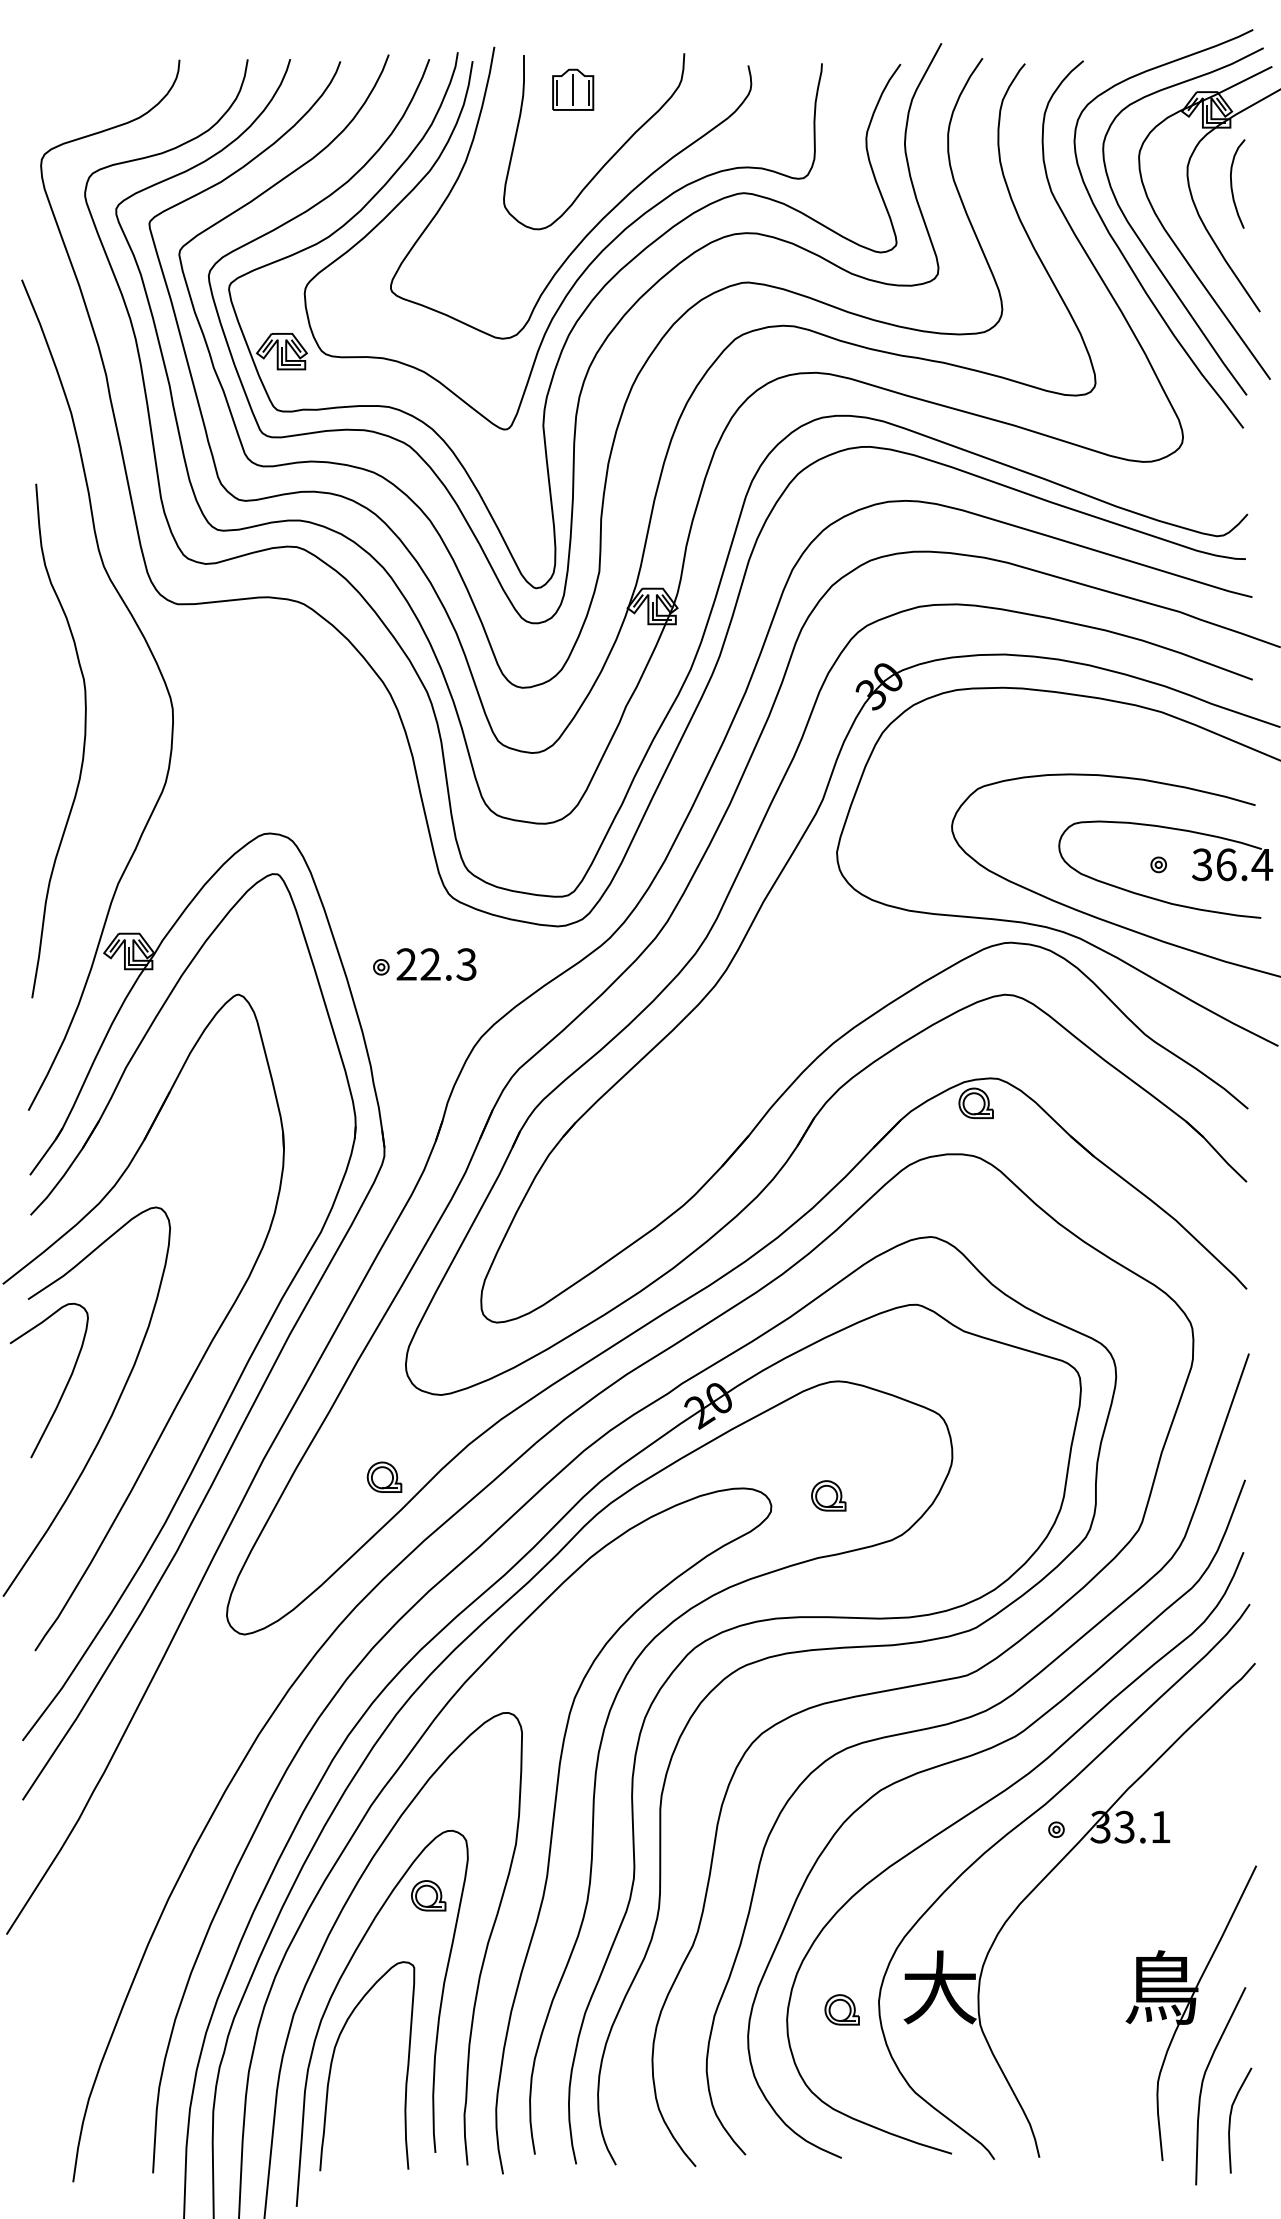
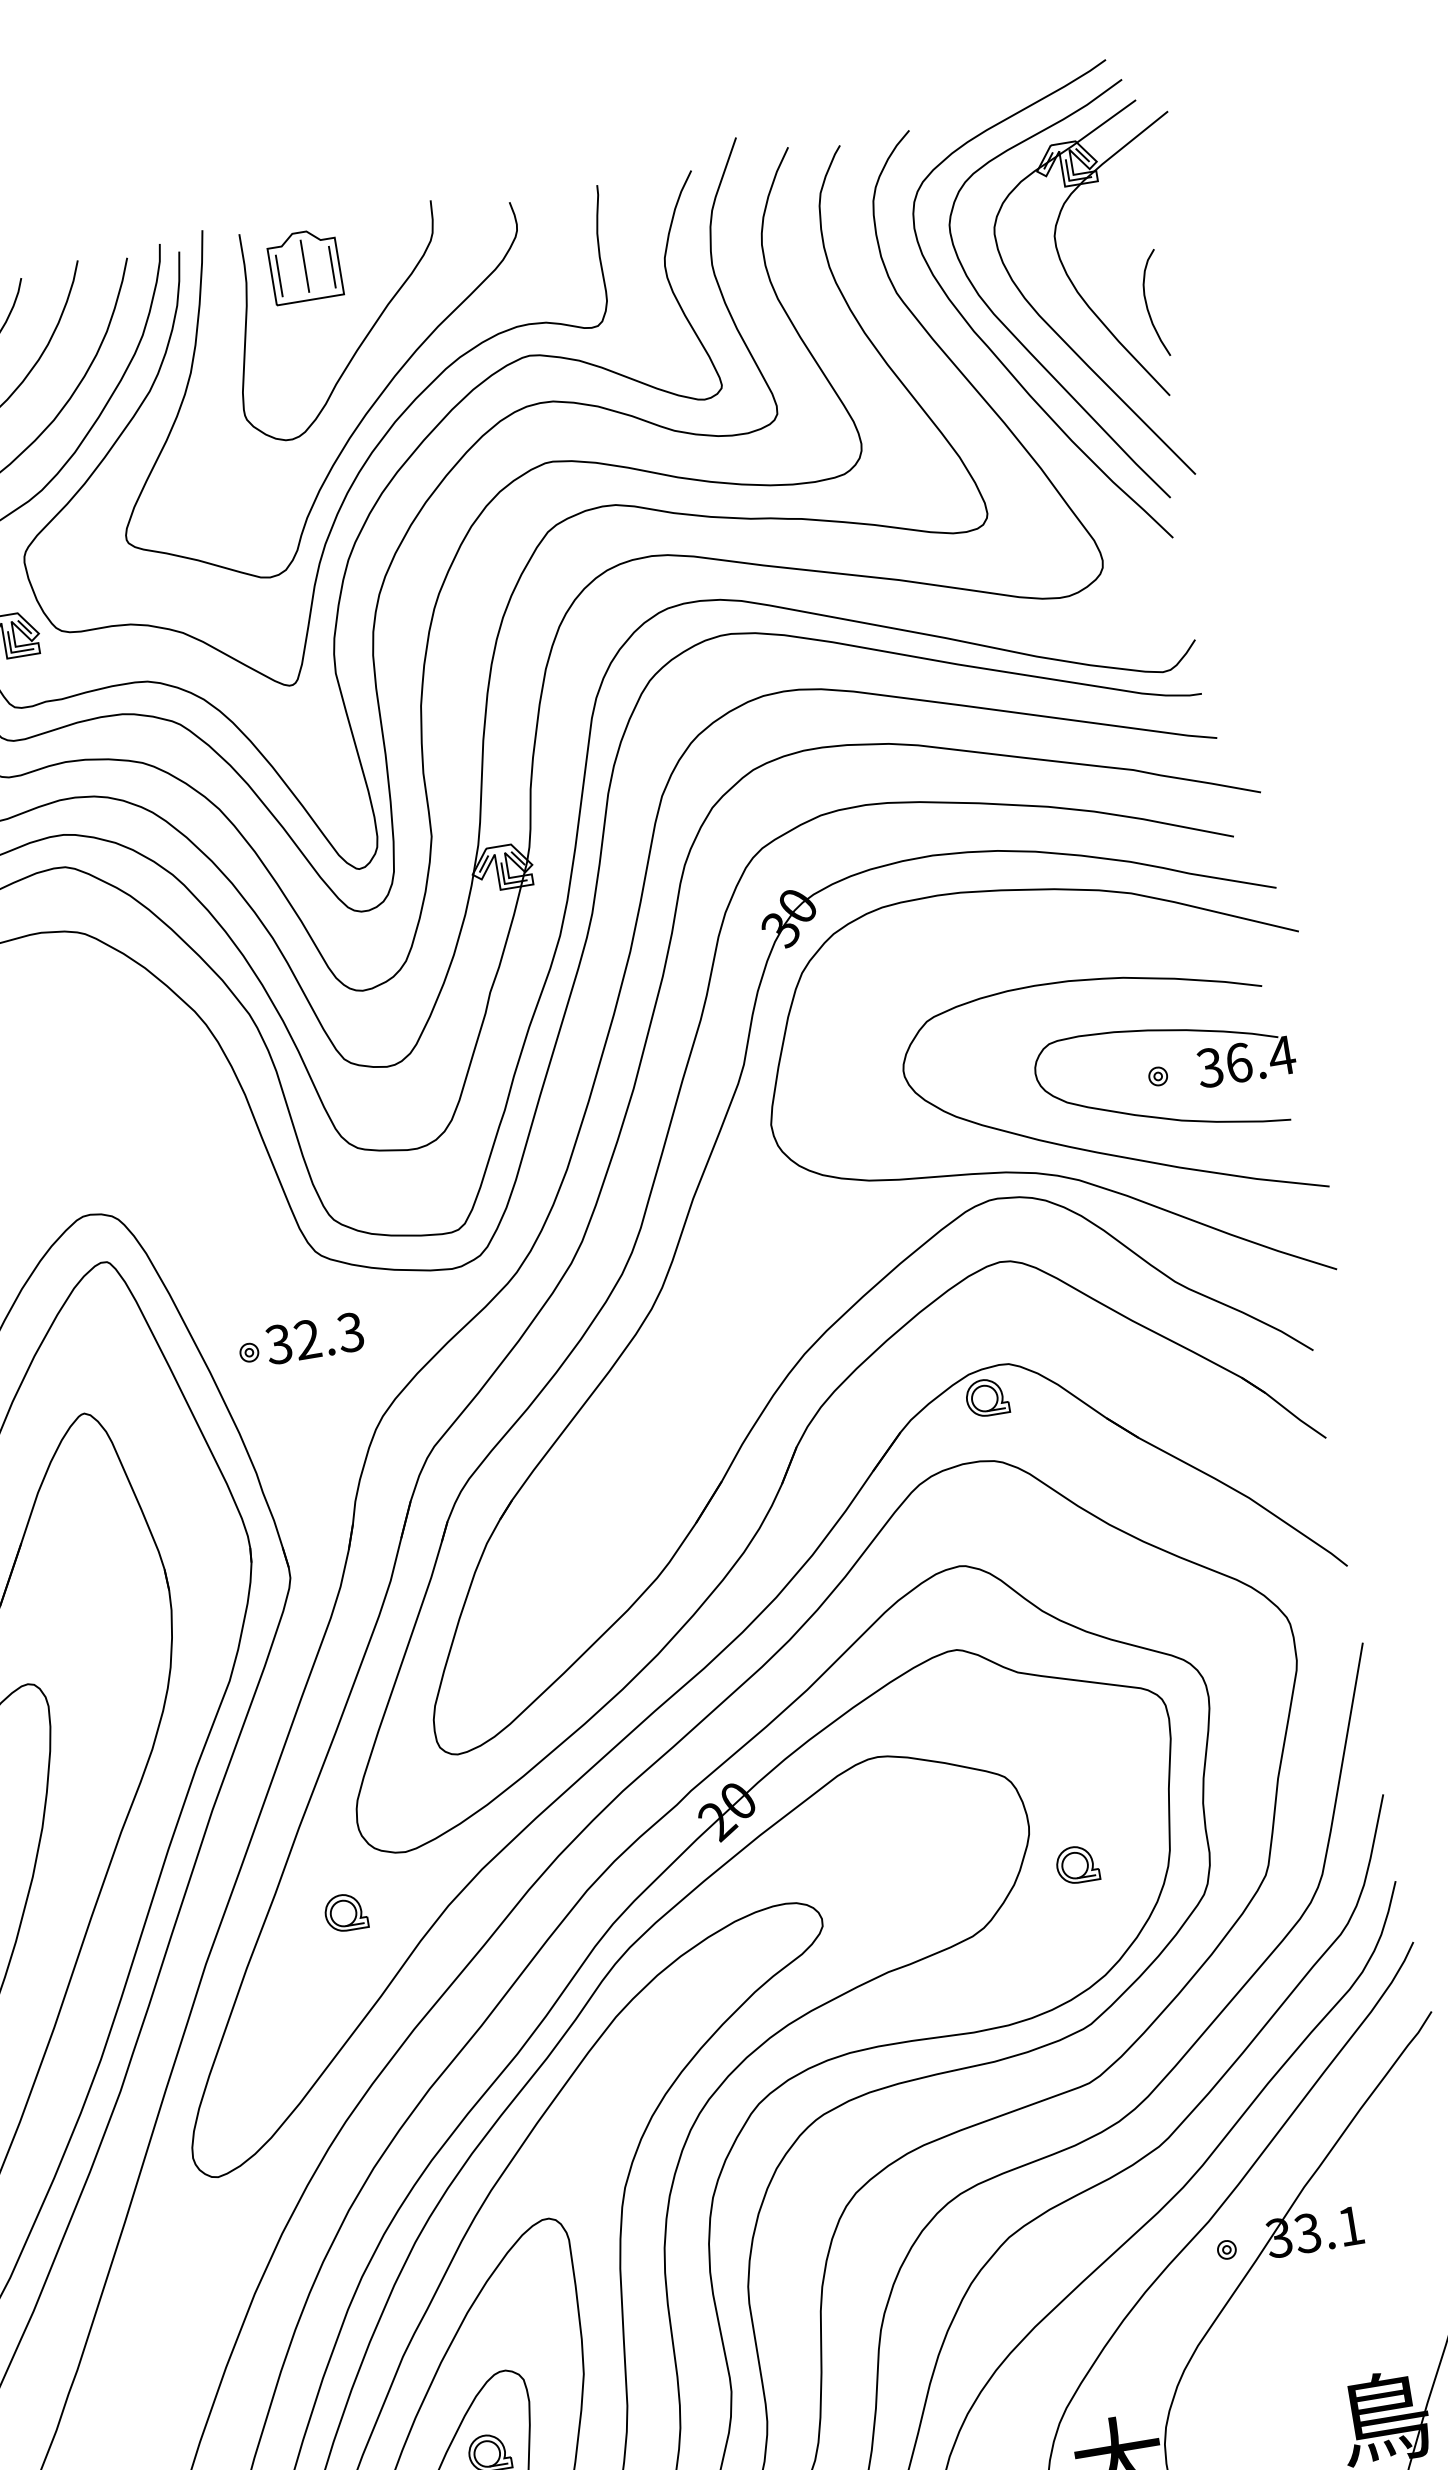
part: (573, 89) -> (305, 265), size x1.4
curve: (1232, 183) -> (1147, 304), moved
text: (406, 964) -> (278, 1344), 22.3 -> 32.3
part: (384, 1476) -> (345, 1911), moved
part: (828, 1495) -> (1077, 1864), moved

